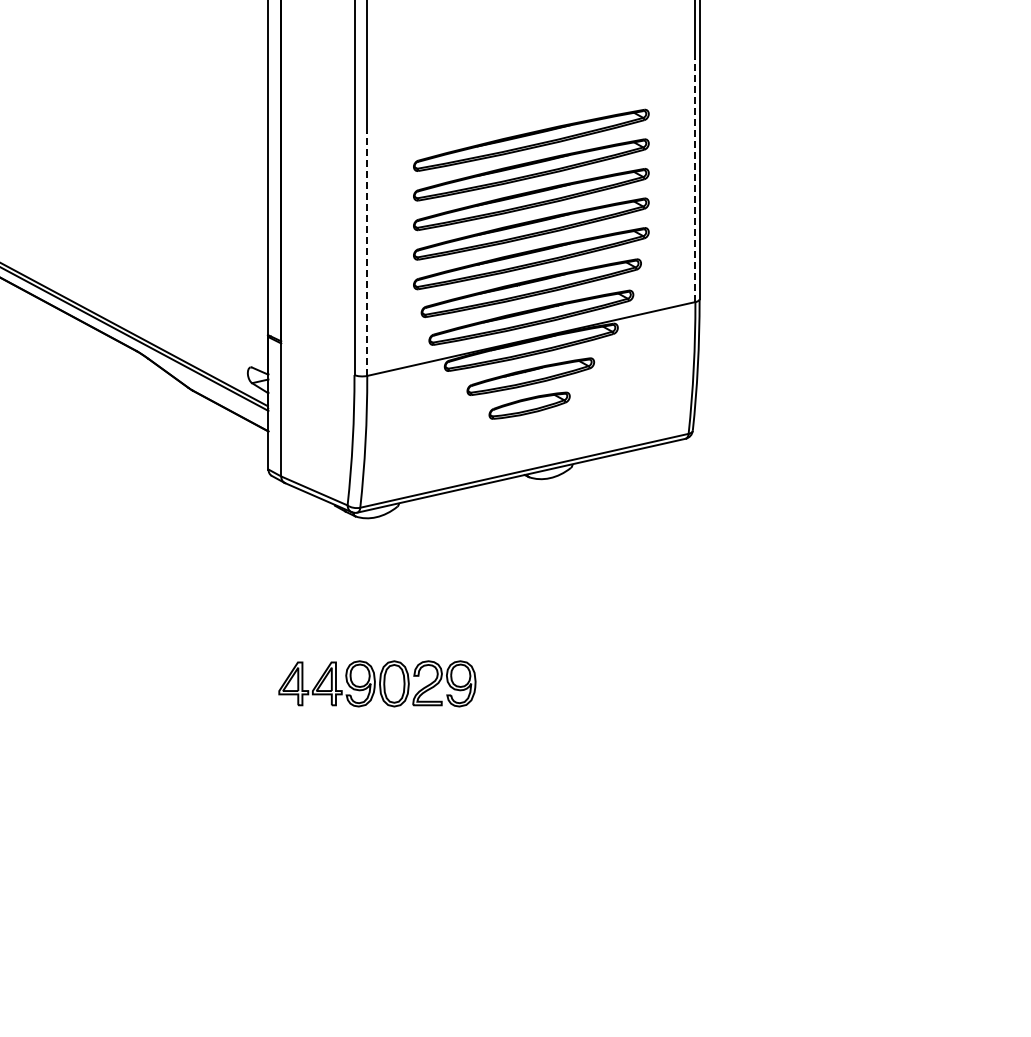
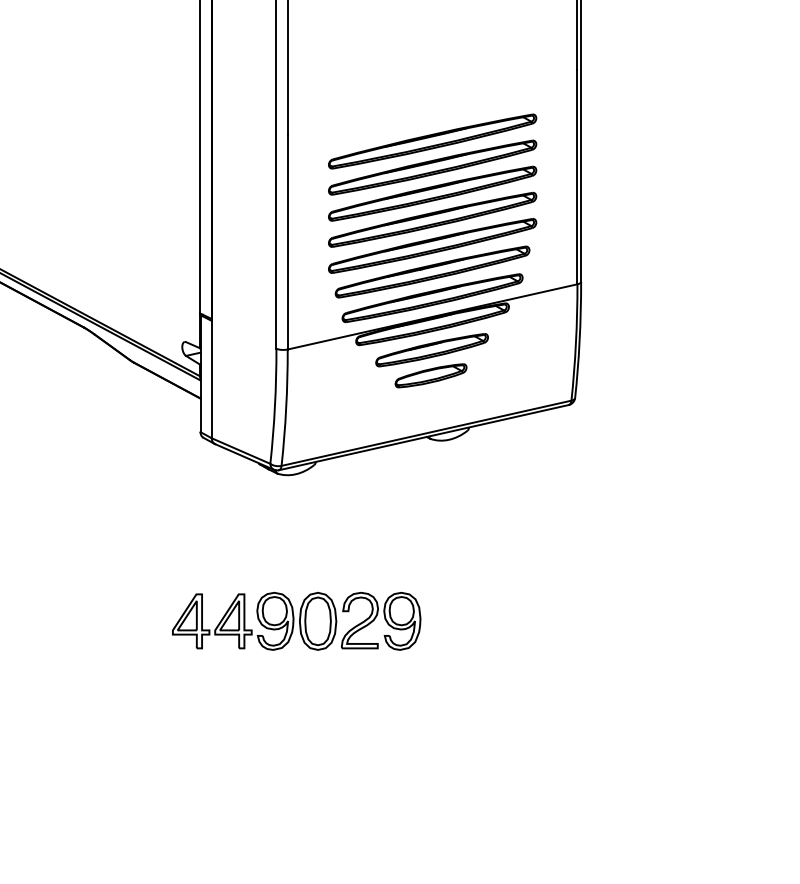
line: (695, 180) -> (577, 176), dashed -> solid
line: (367, 253) -> (287, 241), dashed -> solid
part: (377, 683) -> (296, 621), size x1.43

